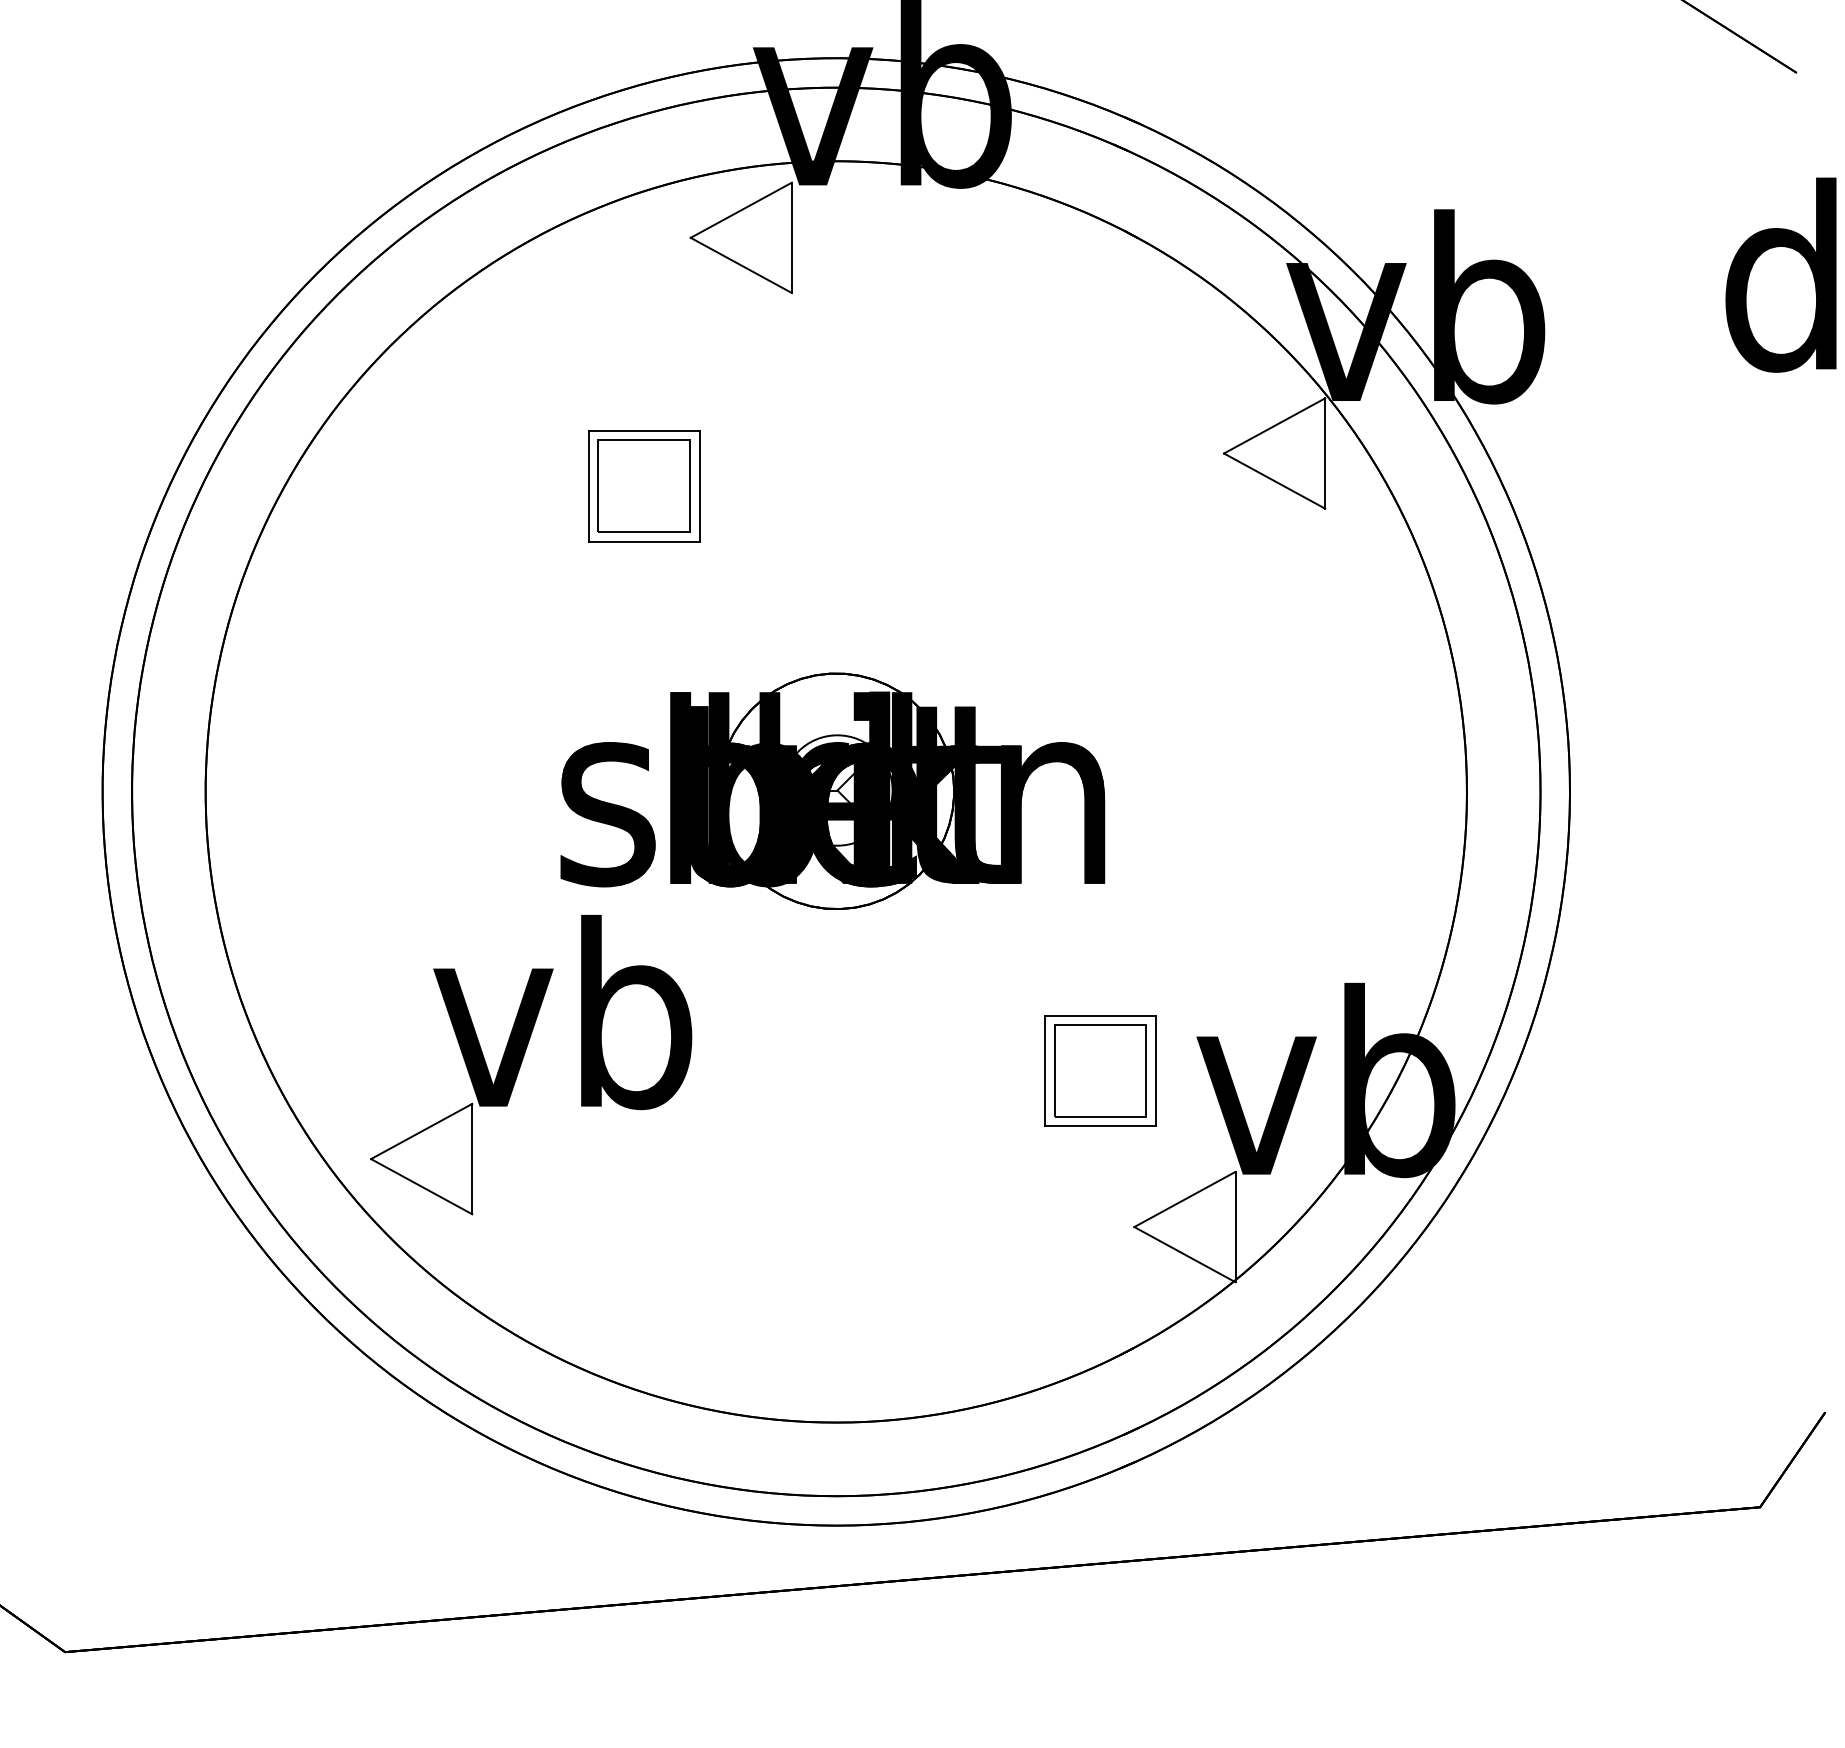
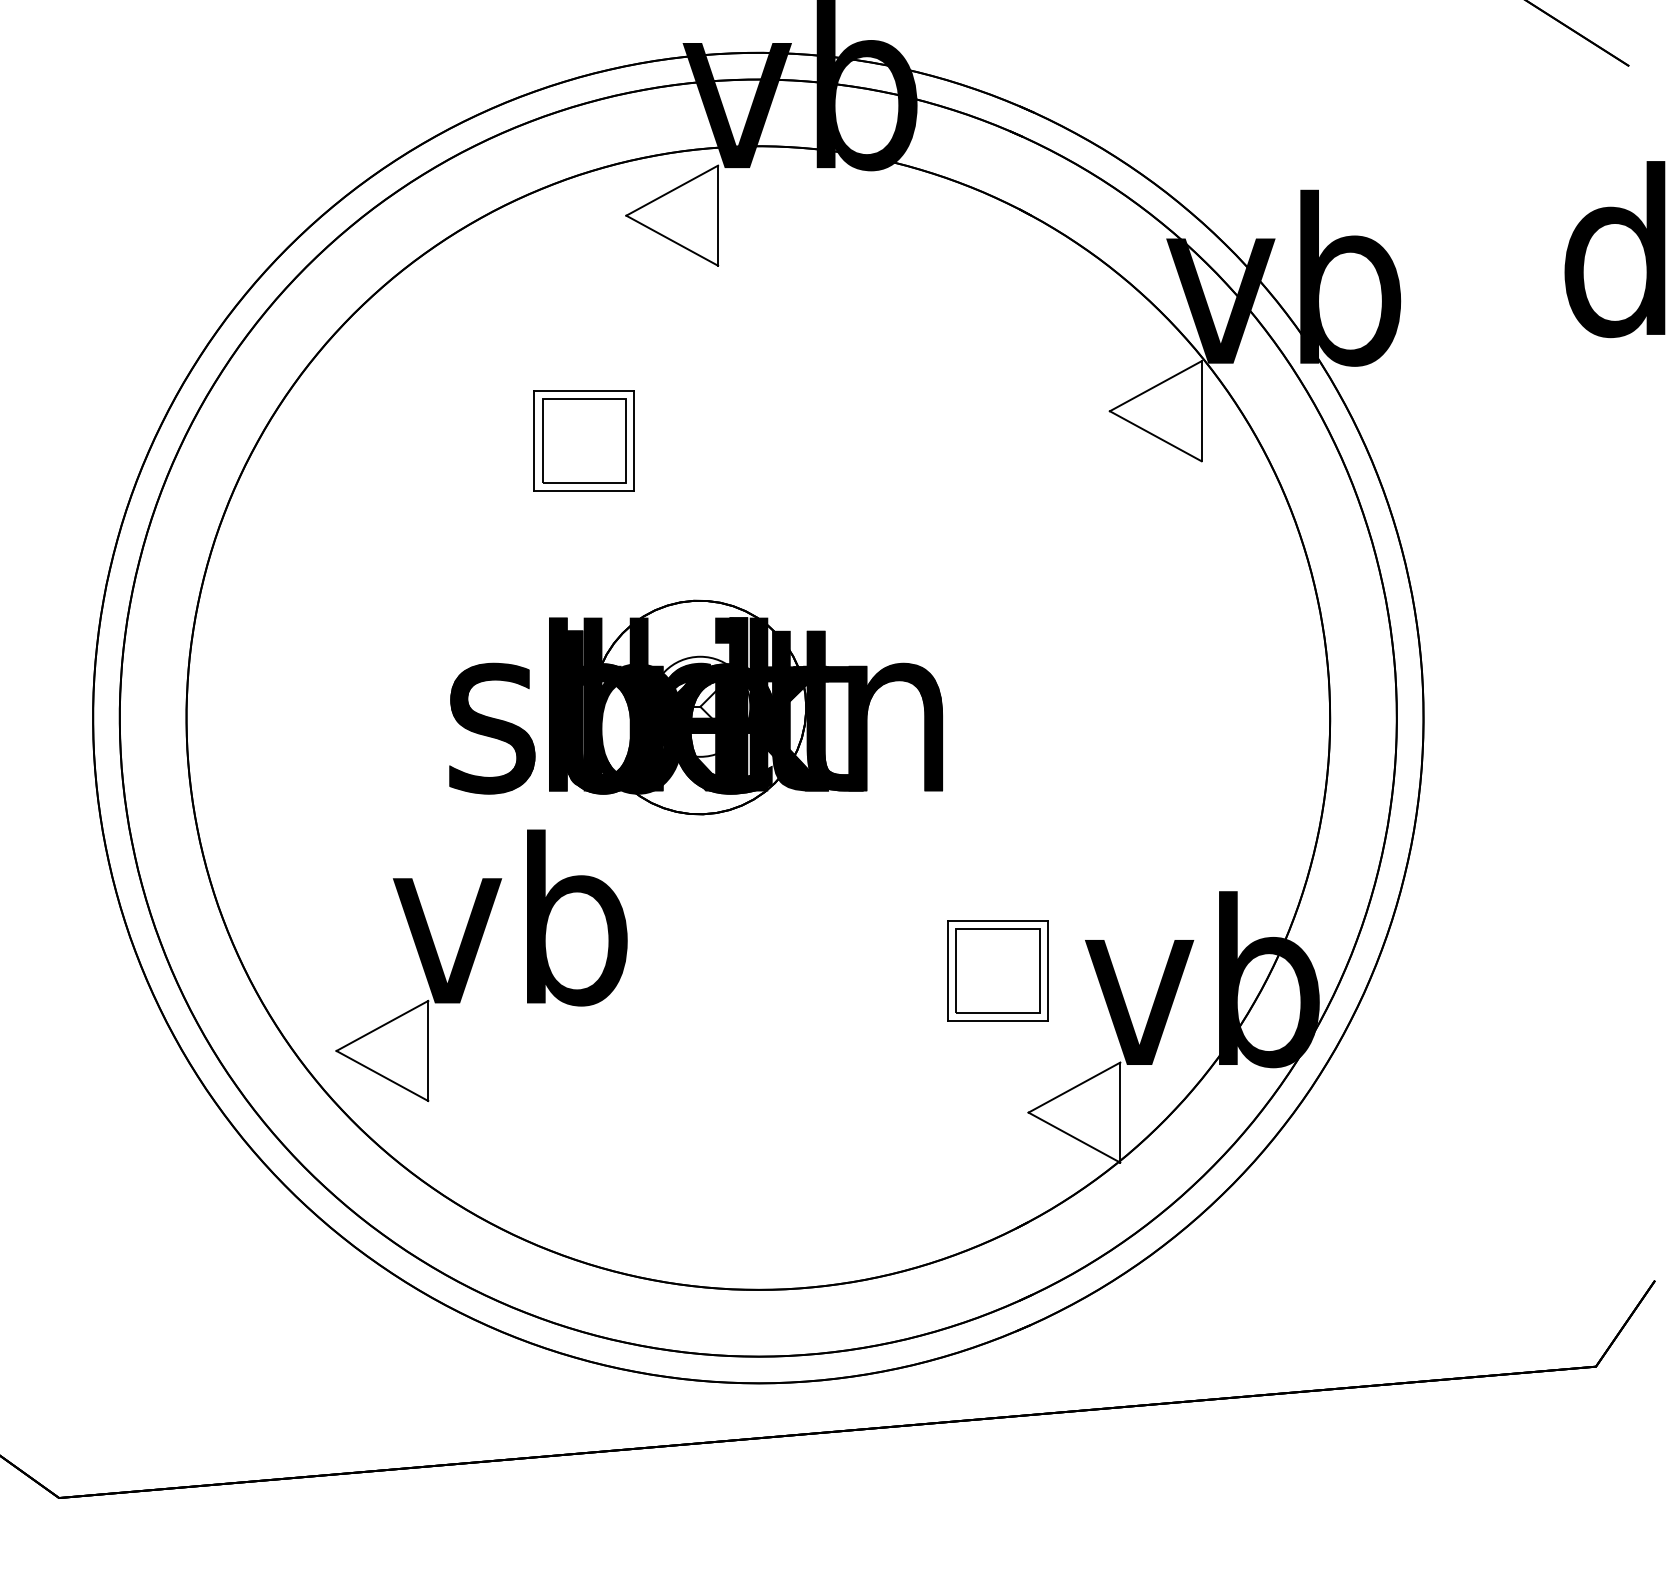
part: (832, 791) -> (695, 707), moved

